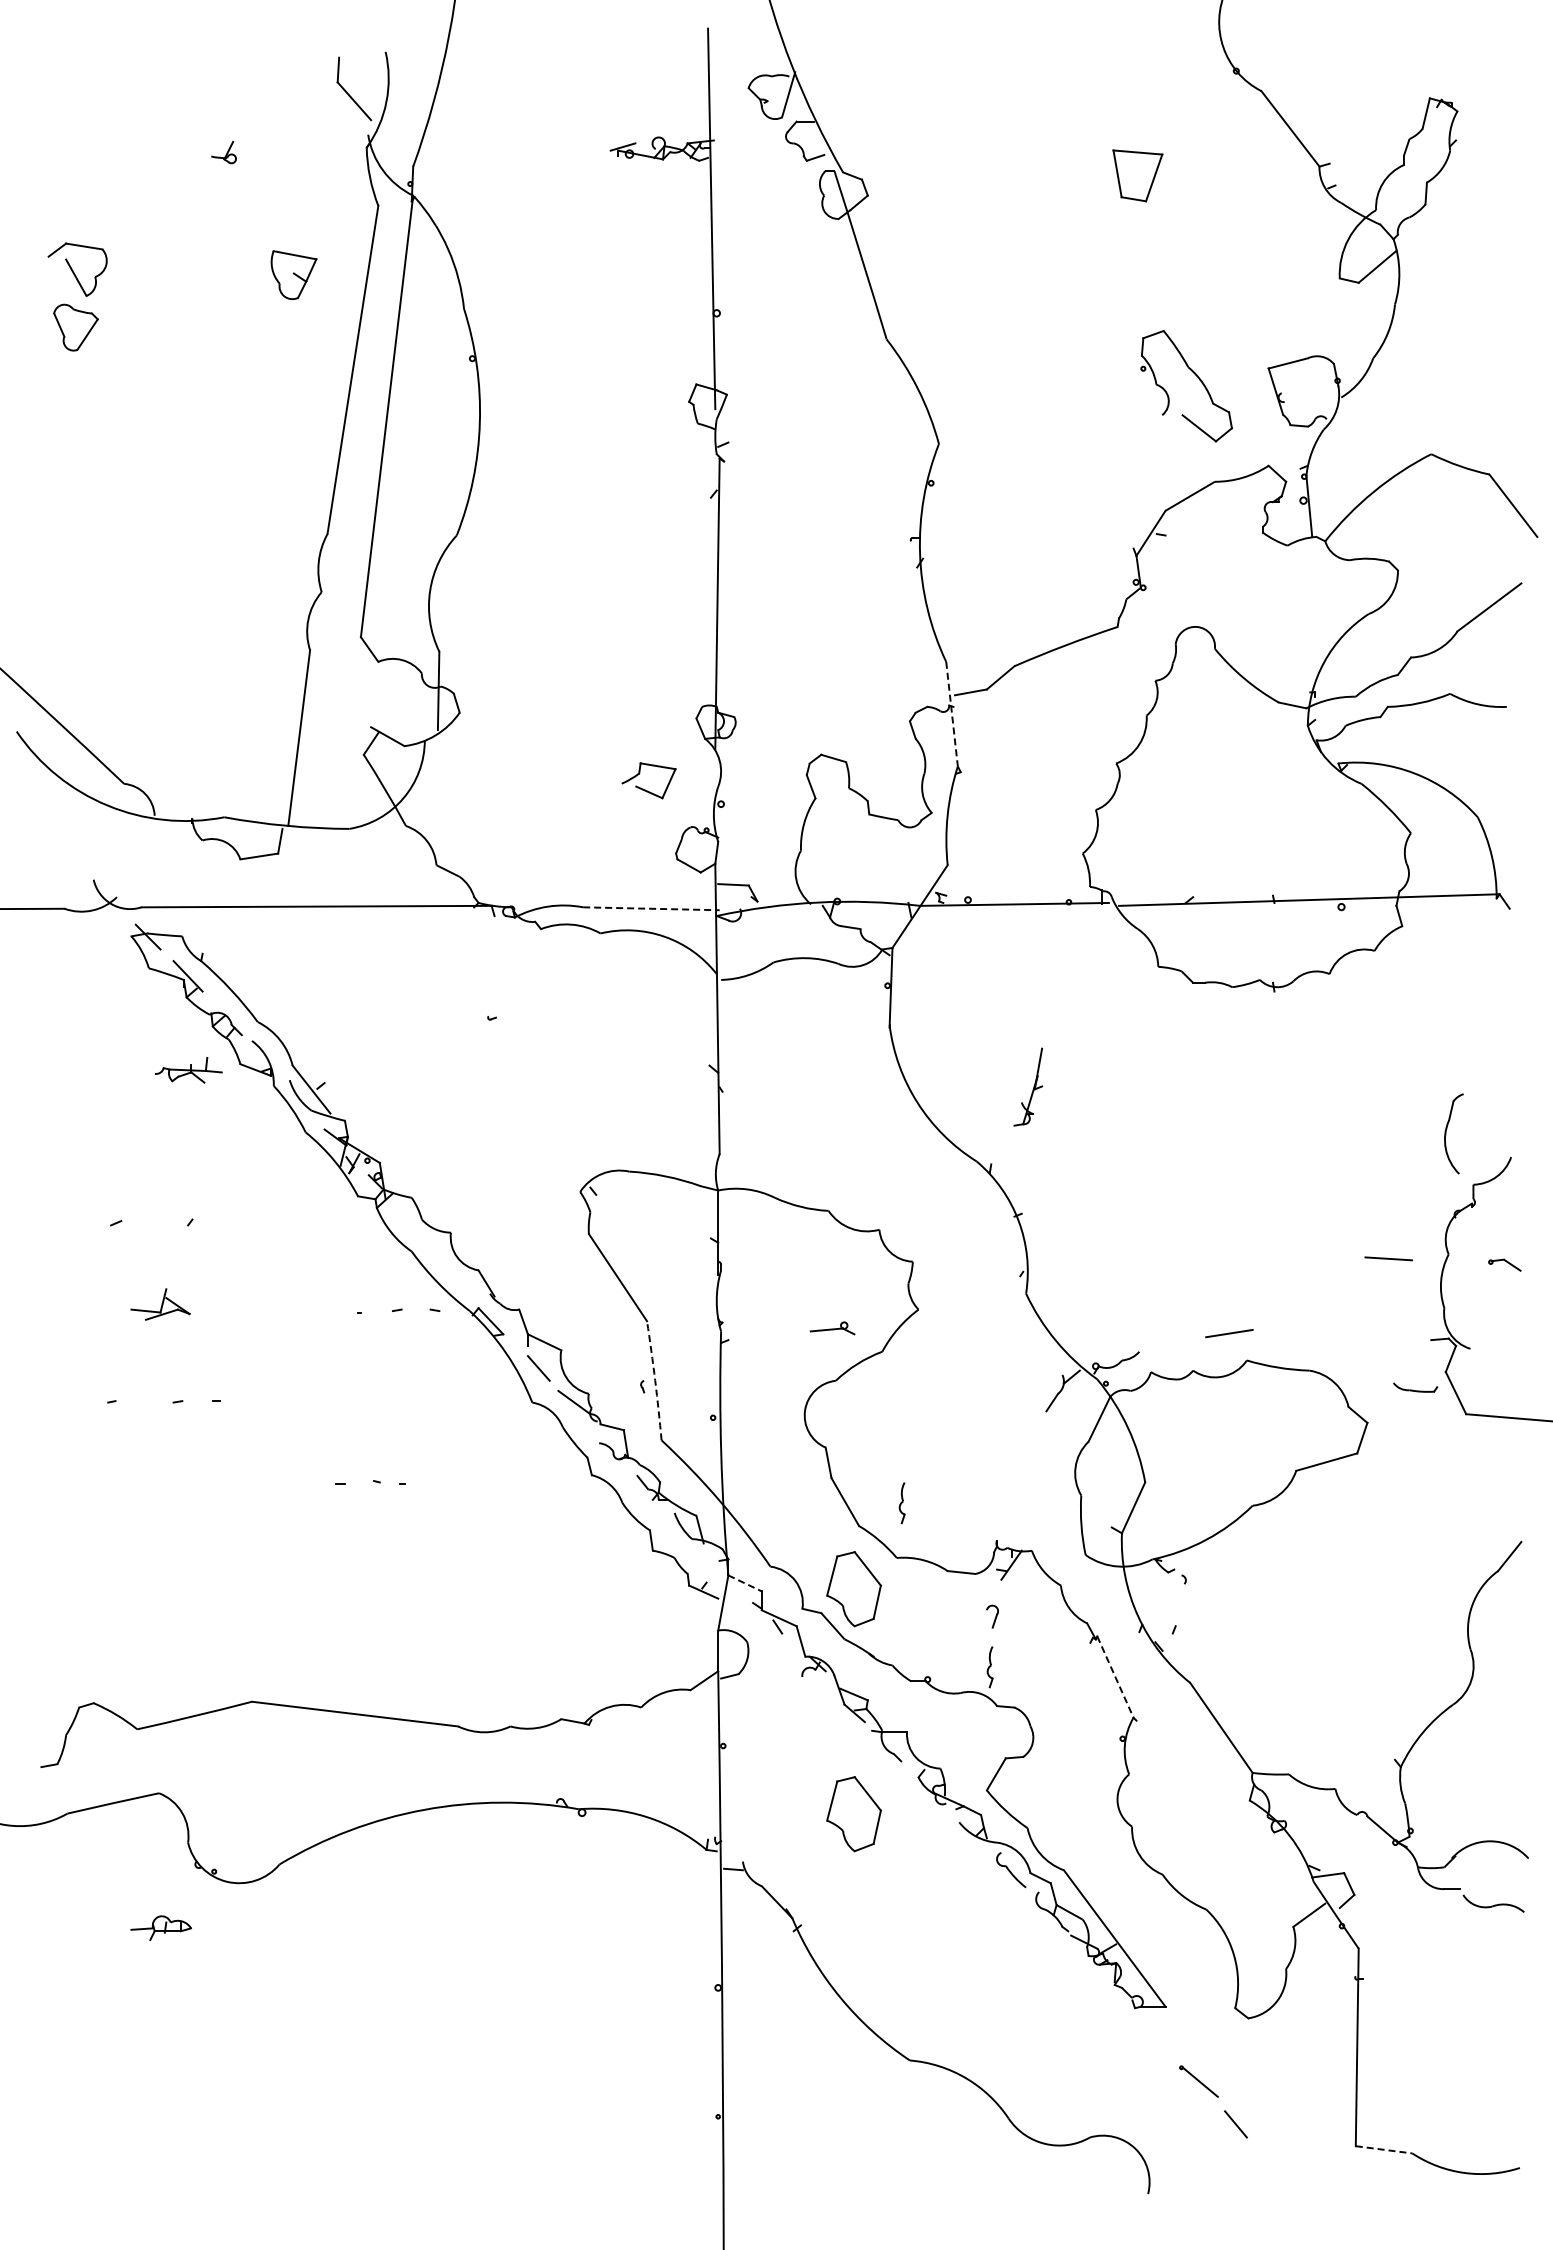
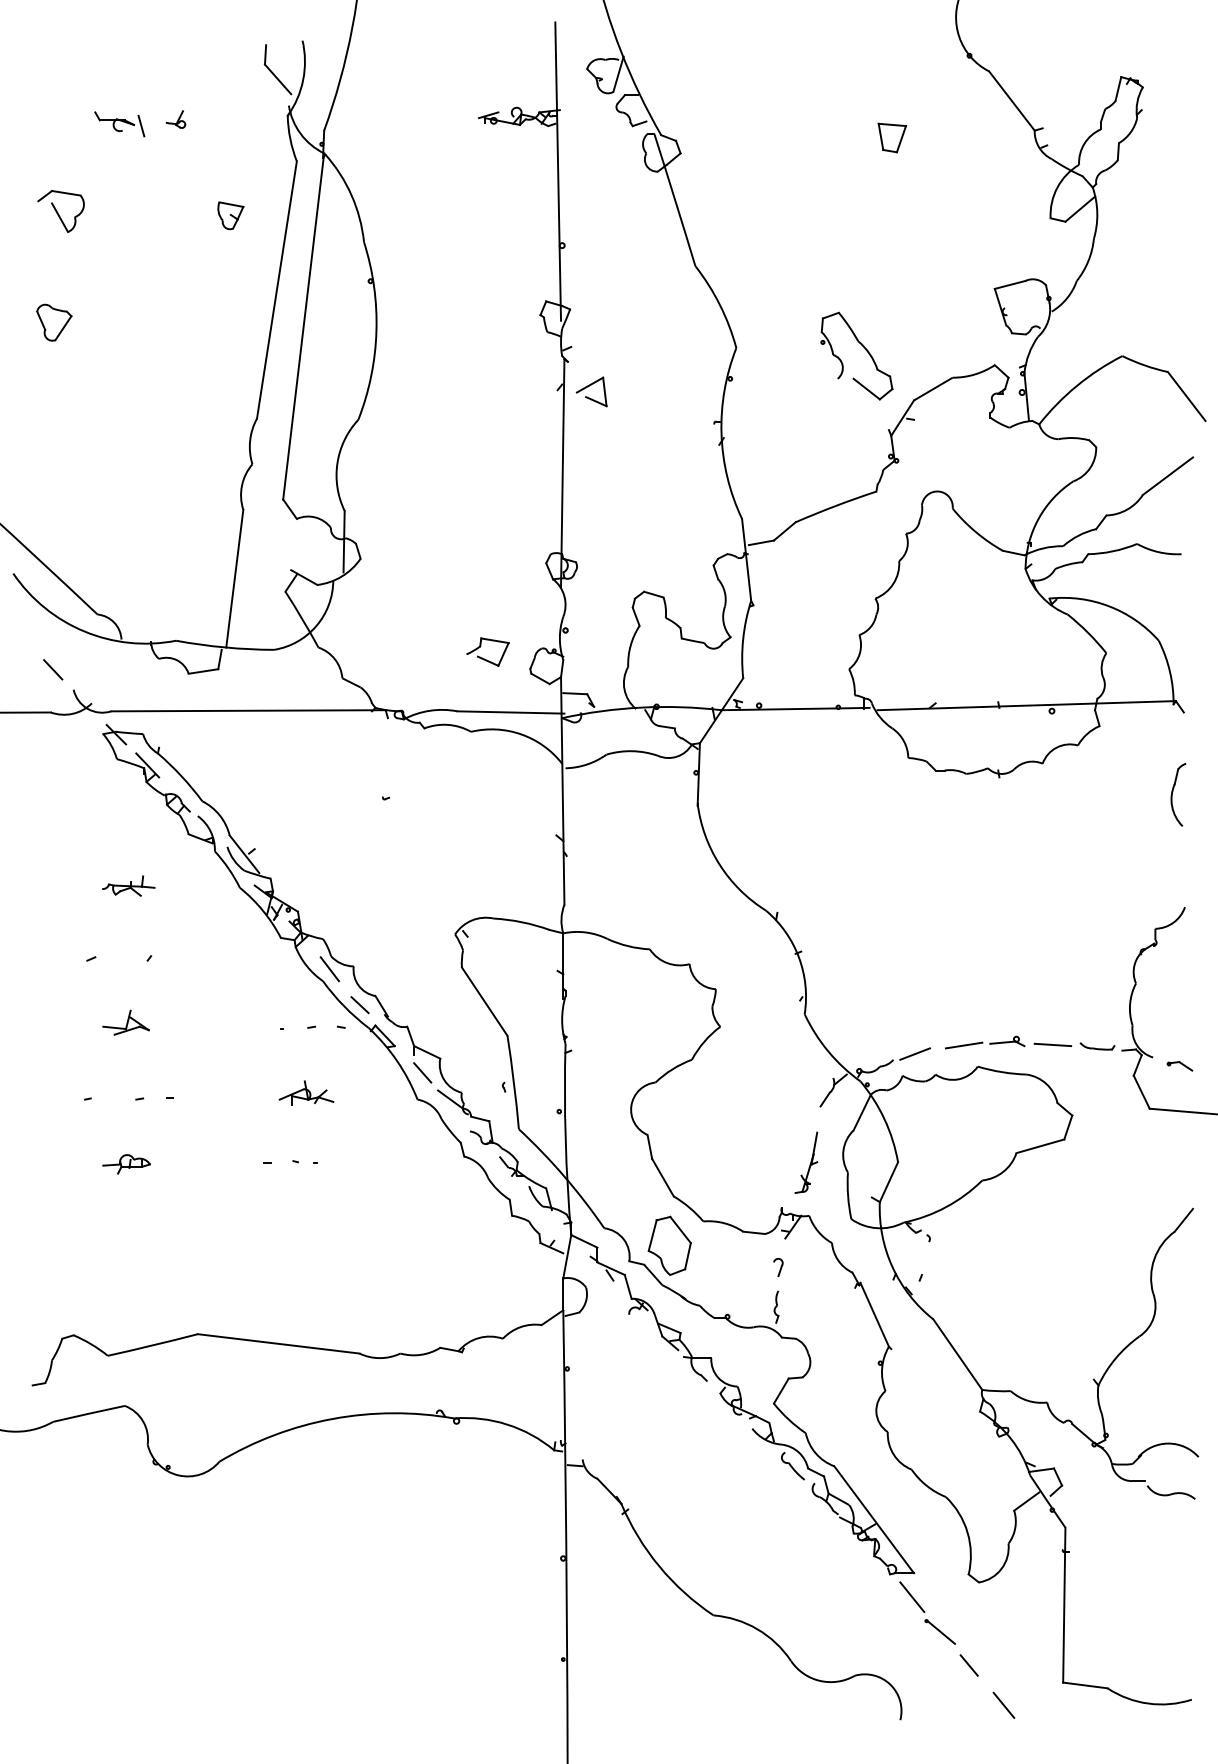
part: (152, 158) -> (119, 124), added
part: (1137, 176) -> (892, 138), size x0.71
part: (294, 275) -> (231, 215), size x0.71
part: (75, 327) -> (53, 322), moved
part: (1198, 379) -> (866, 350), moved
part: (750, 493) -> (588, 386), added
line: (952, 714) -> (746, 560), dashed -> solid
part: (643, 788) -> (483, 658), moved
line: (67, 853) -> (53, 669), added
line: (651, 908) -> (510, 712), dashed -> solid
part: (188, 1070) -> (128, 886), moved
part: (1028, 1086) -> (806, 1162), moved
part: (1446, 1133) -> (1172, 794), moved
line: (420, 1236) -> (329, 969), added
line: (1388, 1258) -> (1052, 1044), moved
part: (1504, 1264) -> (1179, 1065), moved
line: (458, 1281) -> (359, 1004), added
part: (832, 1328) -> (1007, 1041), moved
line: (1166, 1344) -> (914, 1054), added
arc: (655, 1380) -> (514, 1082), dashed -> solid
part: (1415, 1387) -> (1097, 1046), moved
part: (390, 1394) -> (306, 1093), added
part: (901, 1503) -> (707, 1178), removed
line: (745, 1583) -> (584, 1241), dashed -> solid
line: (1115, 1677) -> (874, 1315), dashed -> solid
part: (853, 1814) -> (669, 1422), removed
part: (160, 1927) -> (126, 1163), moved
line: (1163, 2037) -> (912, 1597), added
line: (1384, 2149) -> (1085, 1685), dashed -> solid
line: (1280, 2175) -> (1004, 1705), added

